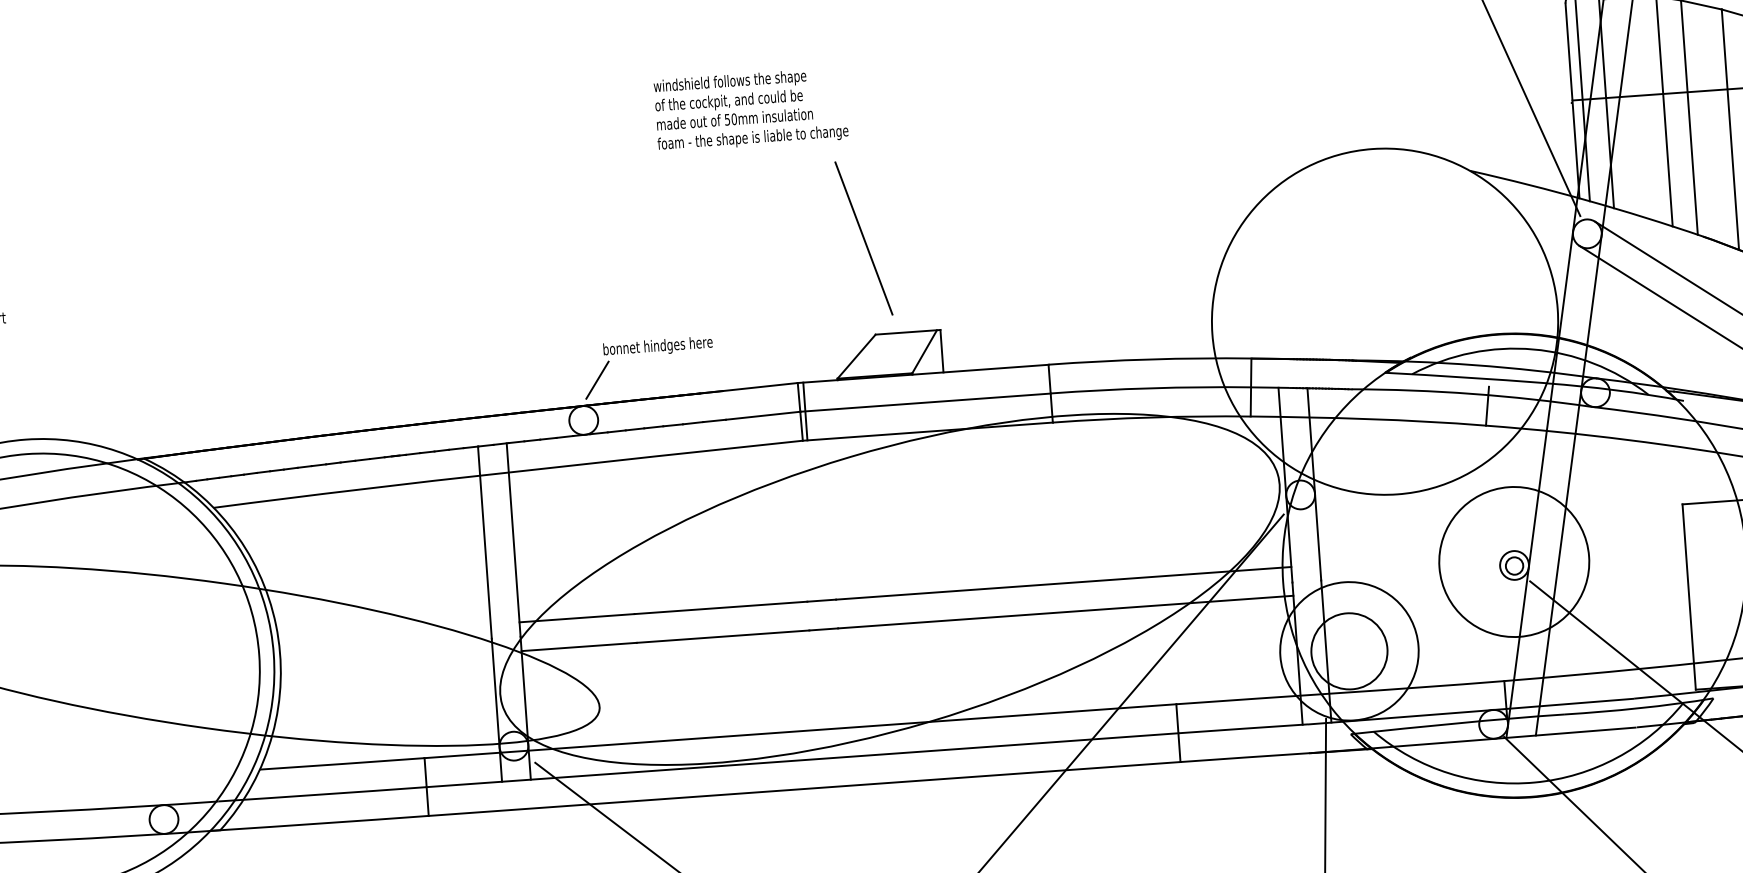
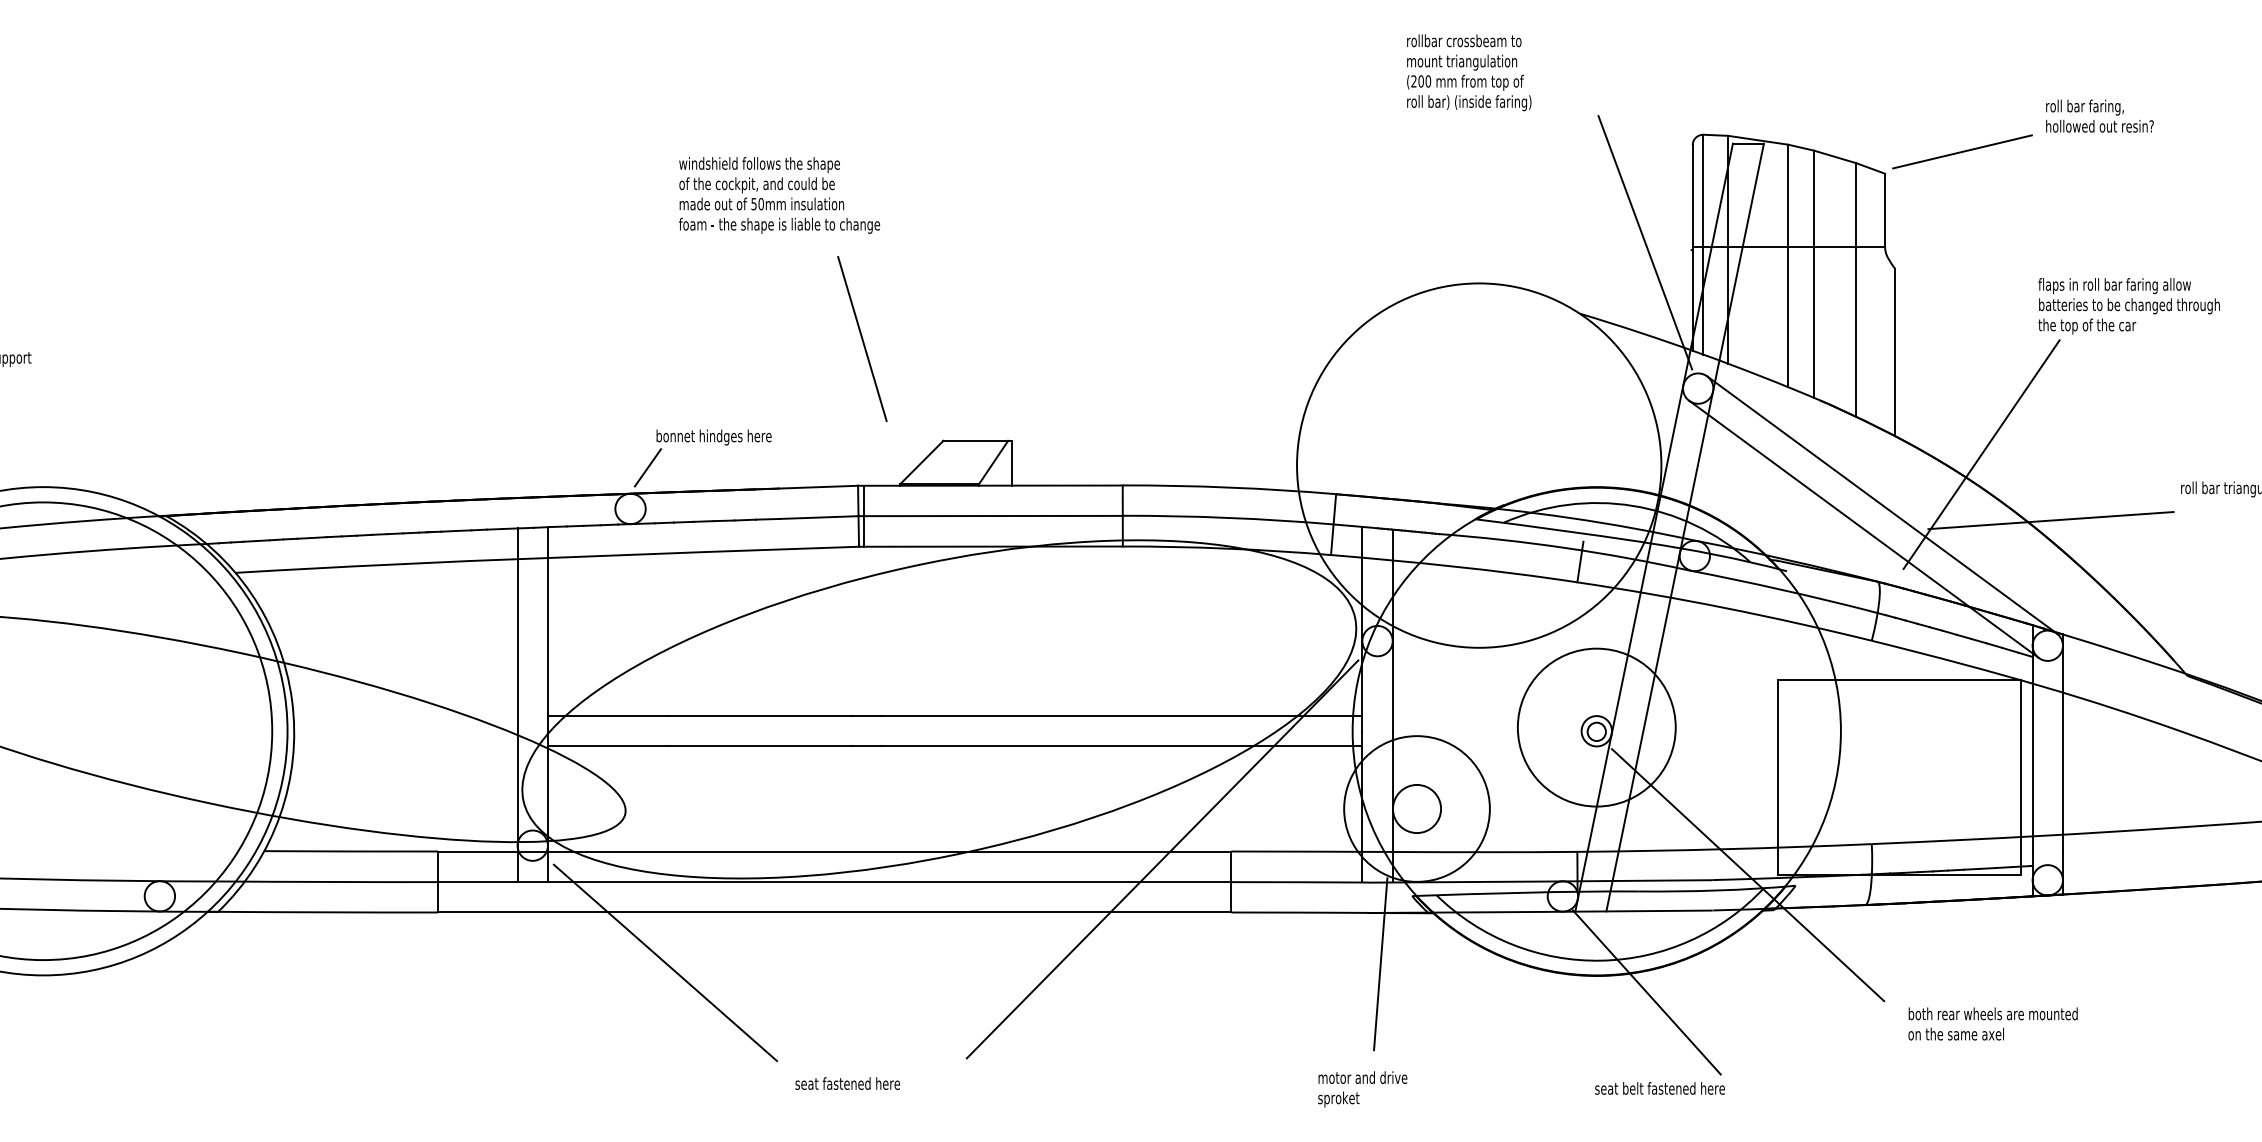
text: (750, 109) -> (779, 195), moved
line: (864, 237) -> (862, 338), moved
circle: (1348, 650) -> (1416, 808), size x0.6

